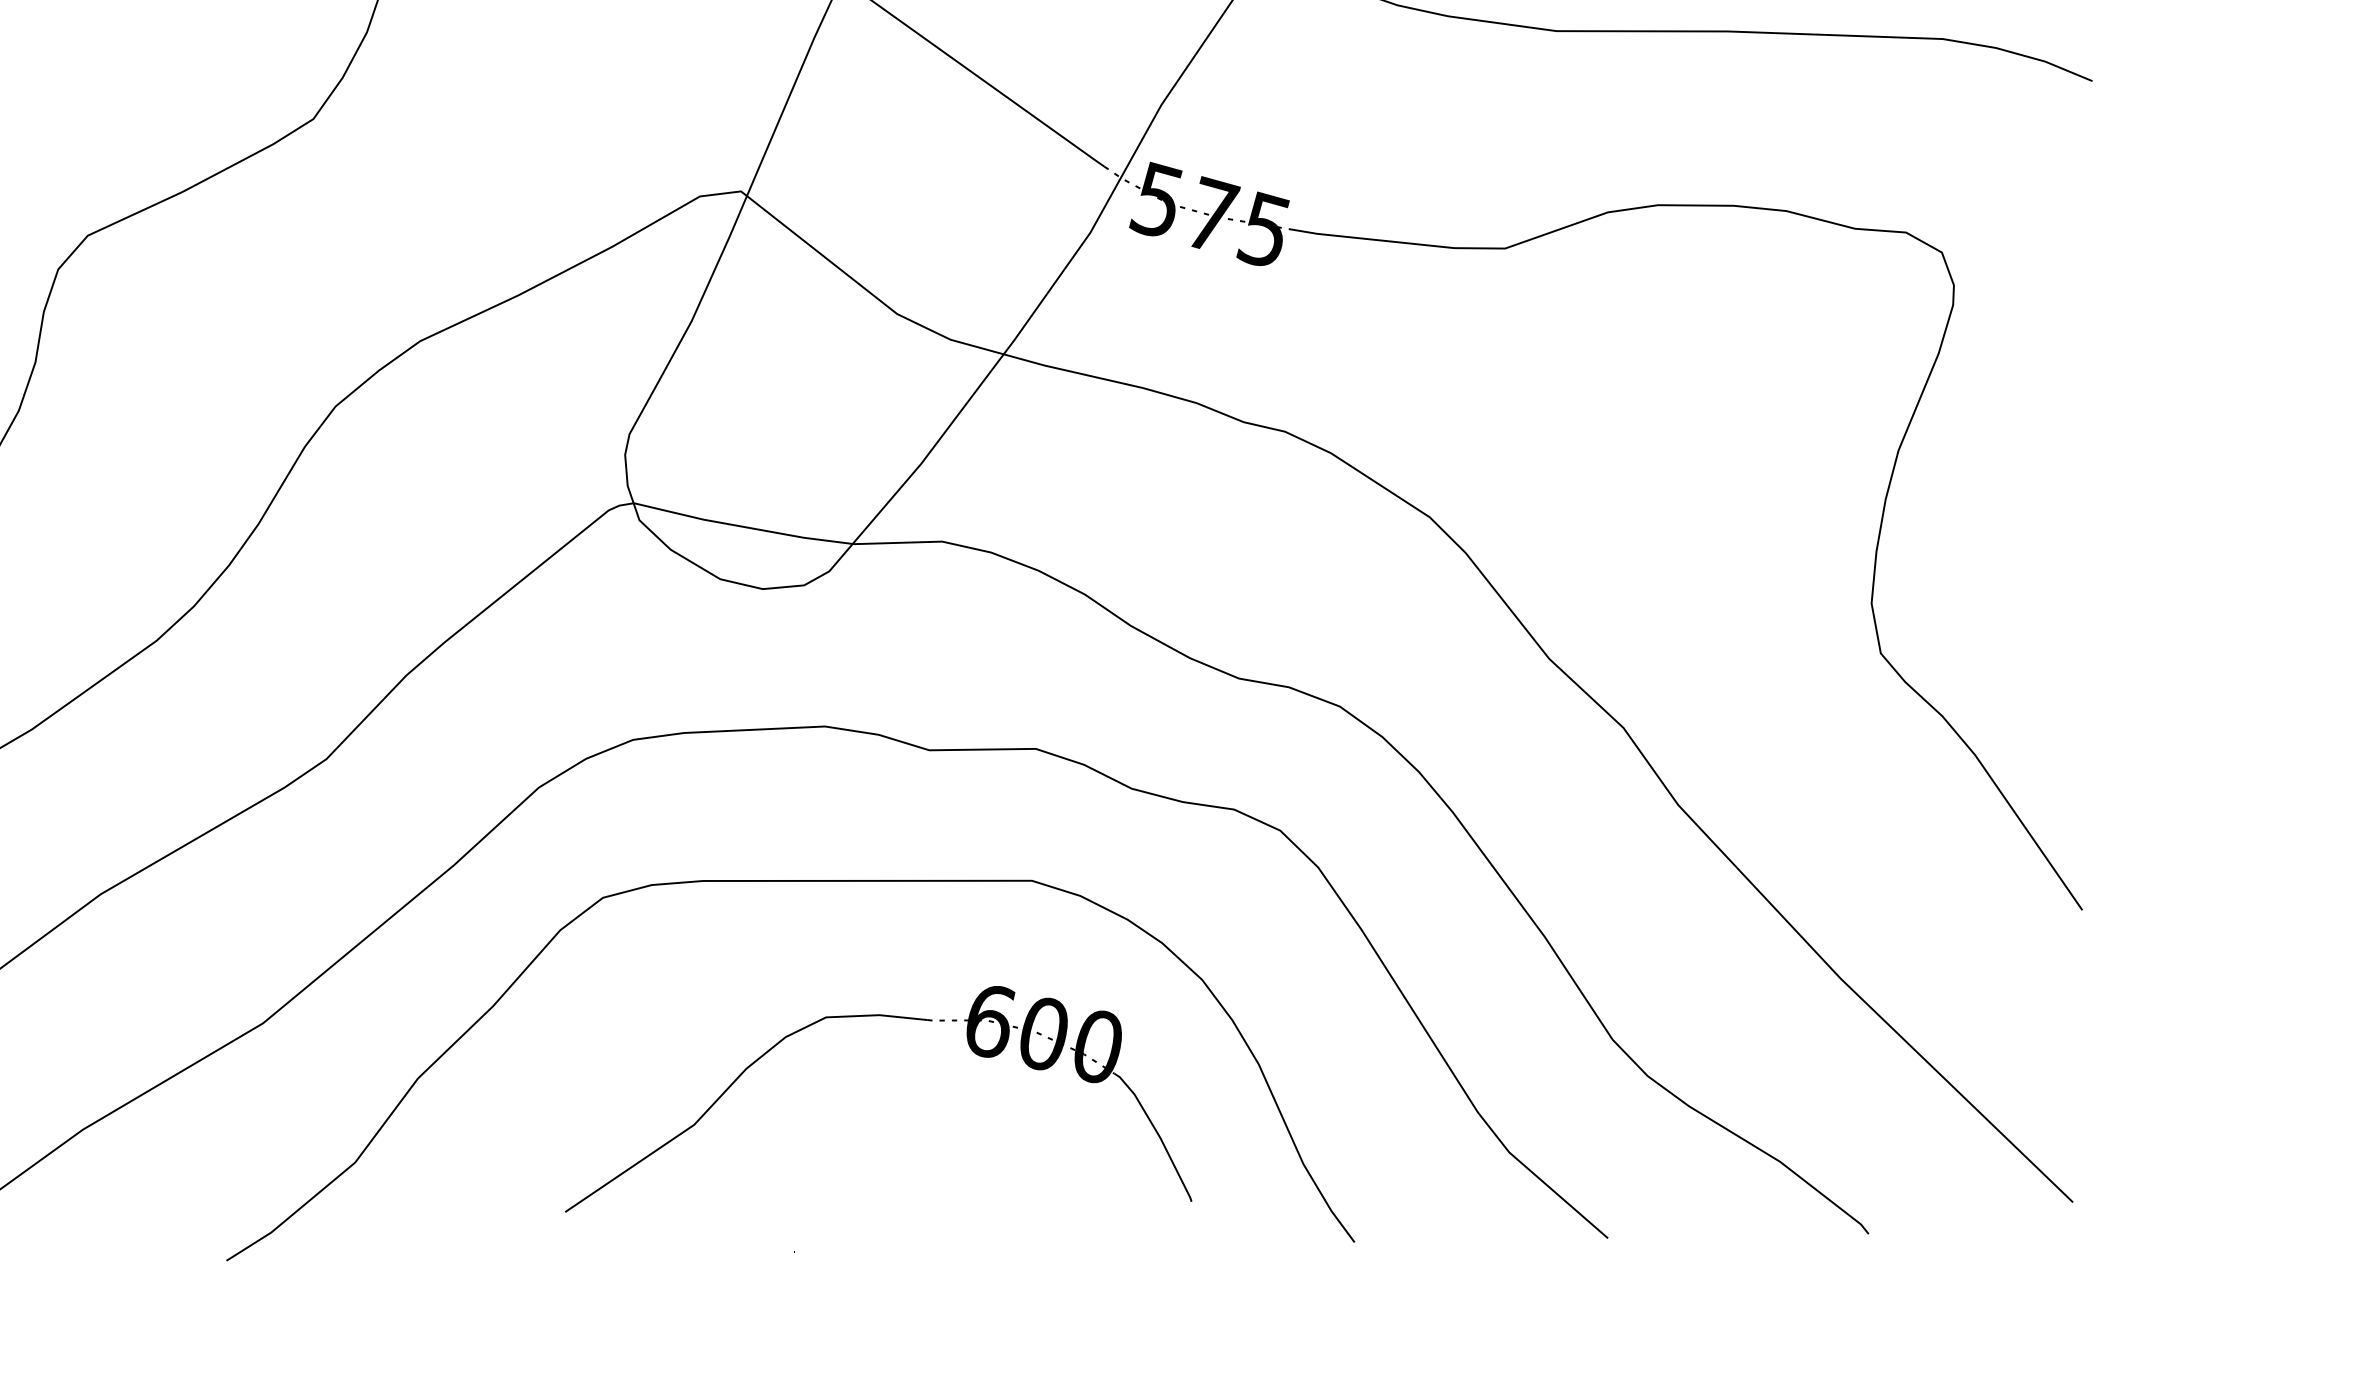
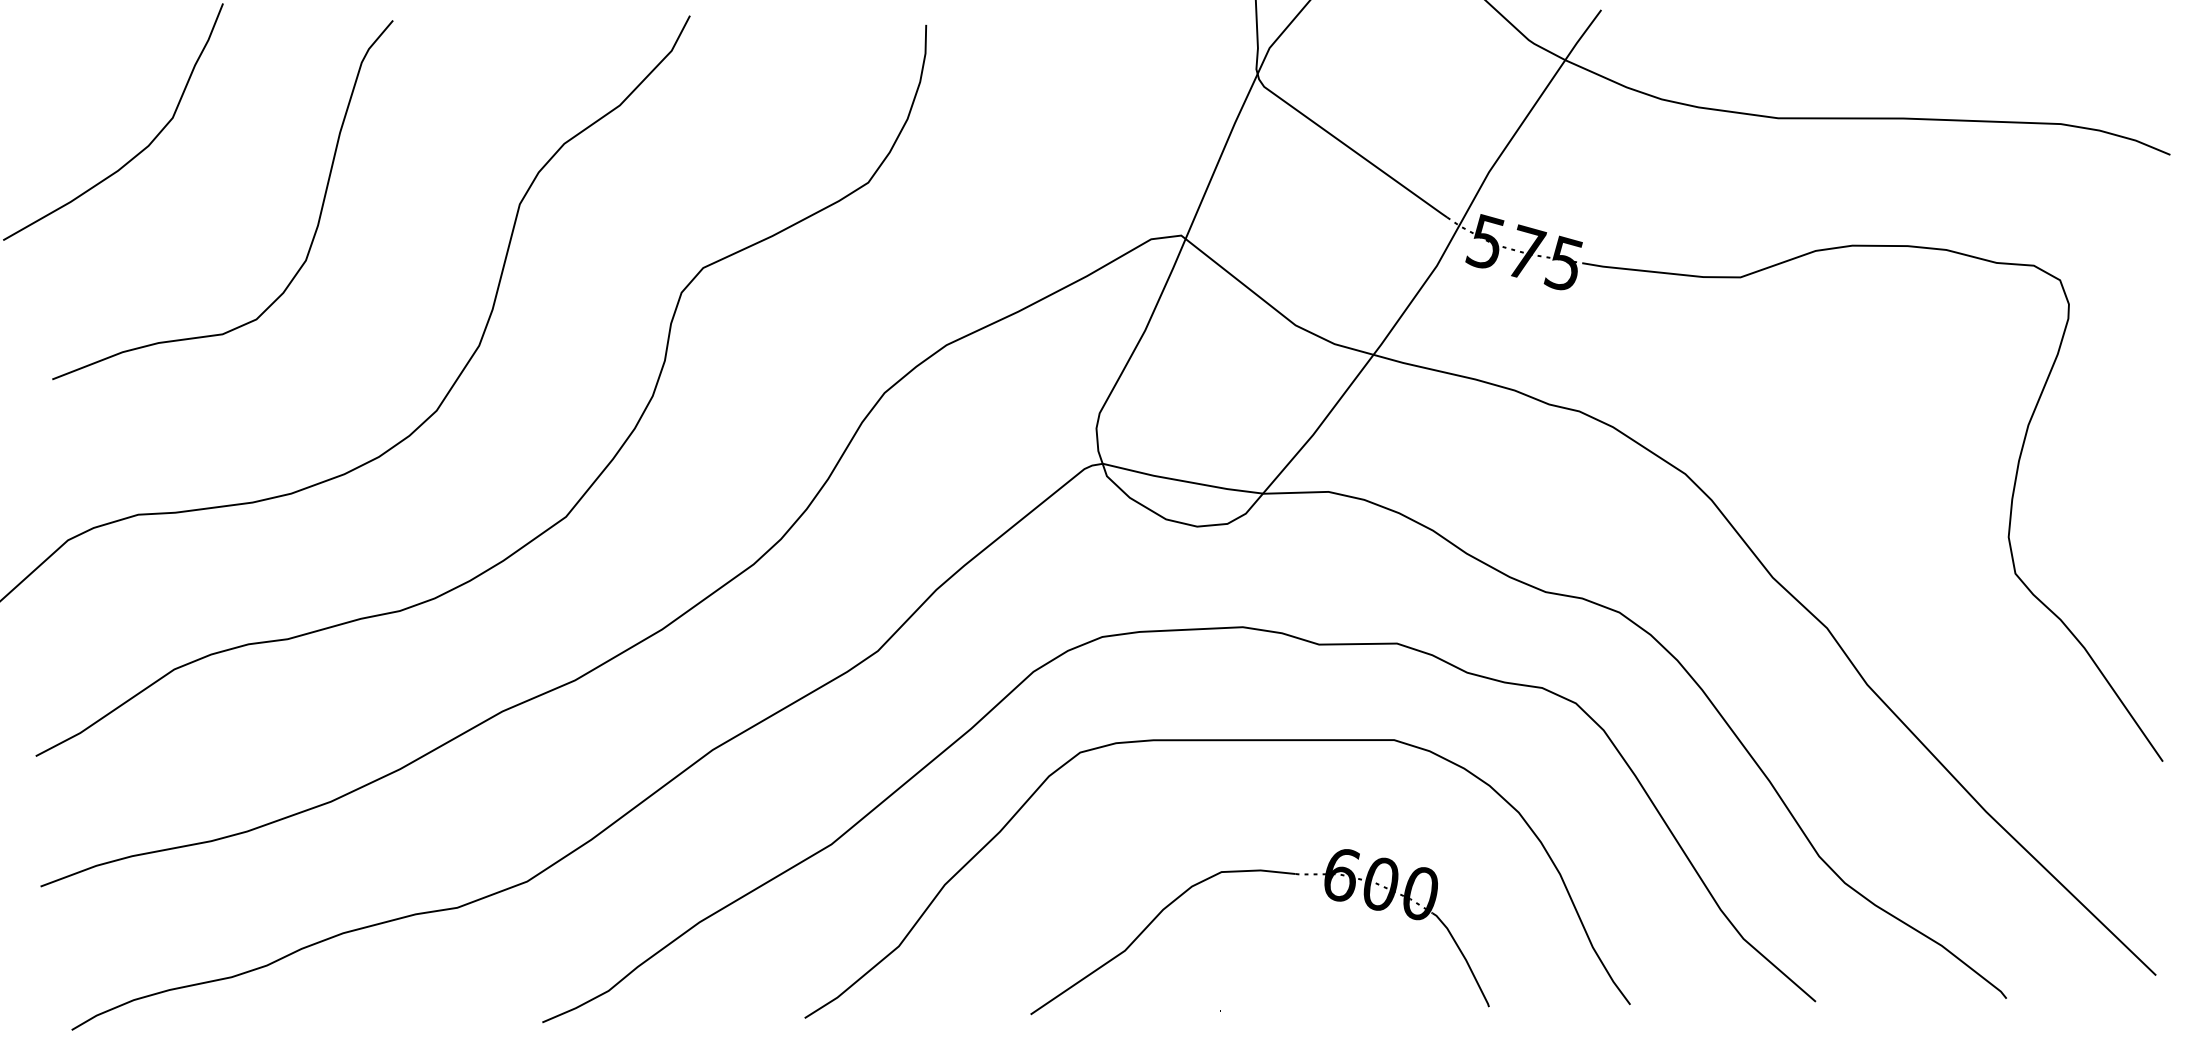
part: (890, 1017) -> (1268, 872), moved

